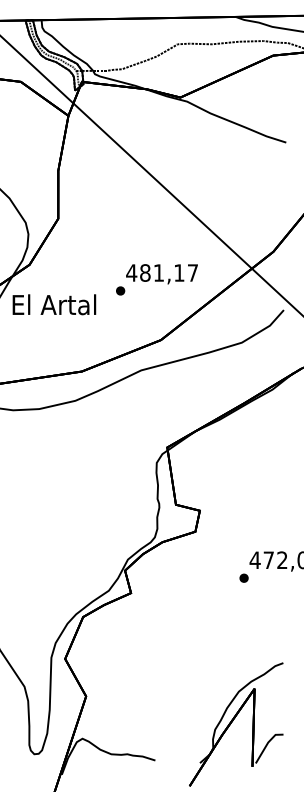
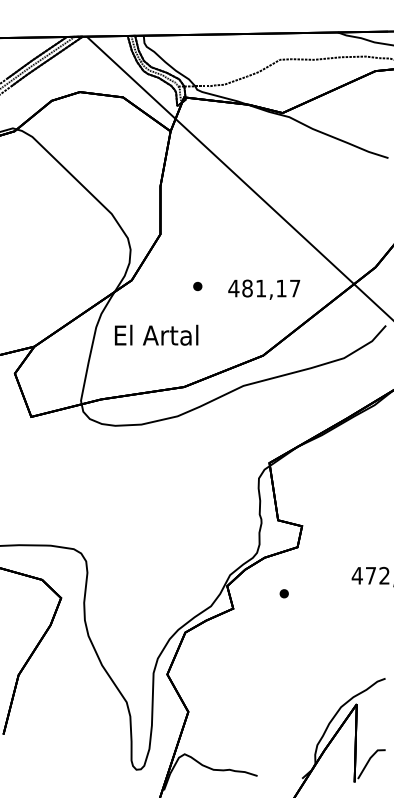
part: (120, 290) -> (197, 286), moved
text: (54, 303) -> (156, 334), moved
part: (243, 577) -> (283, 593), moved

